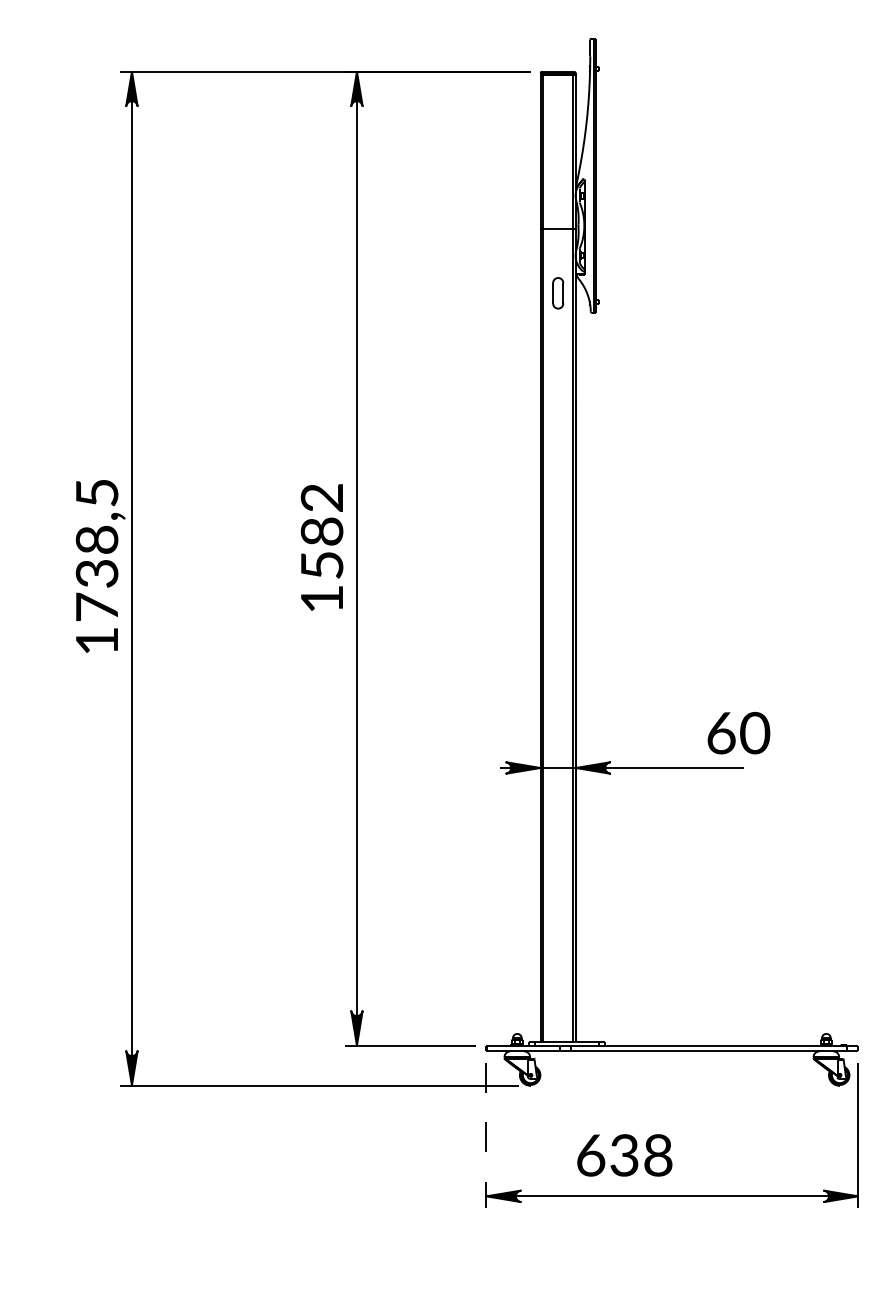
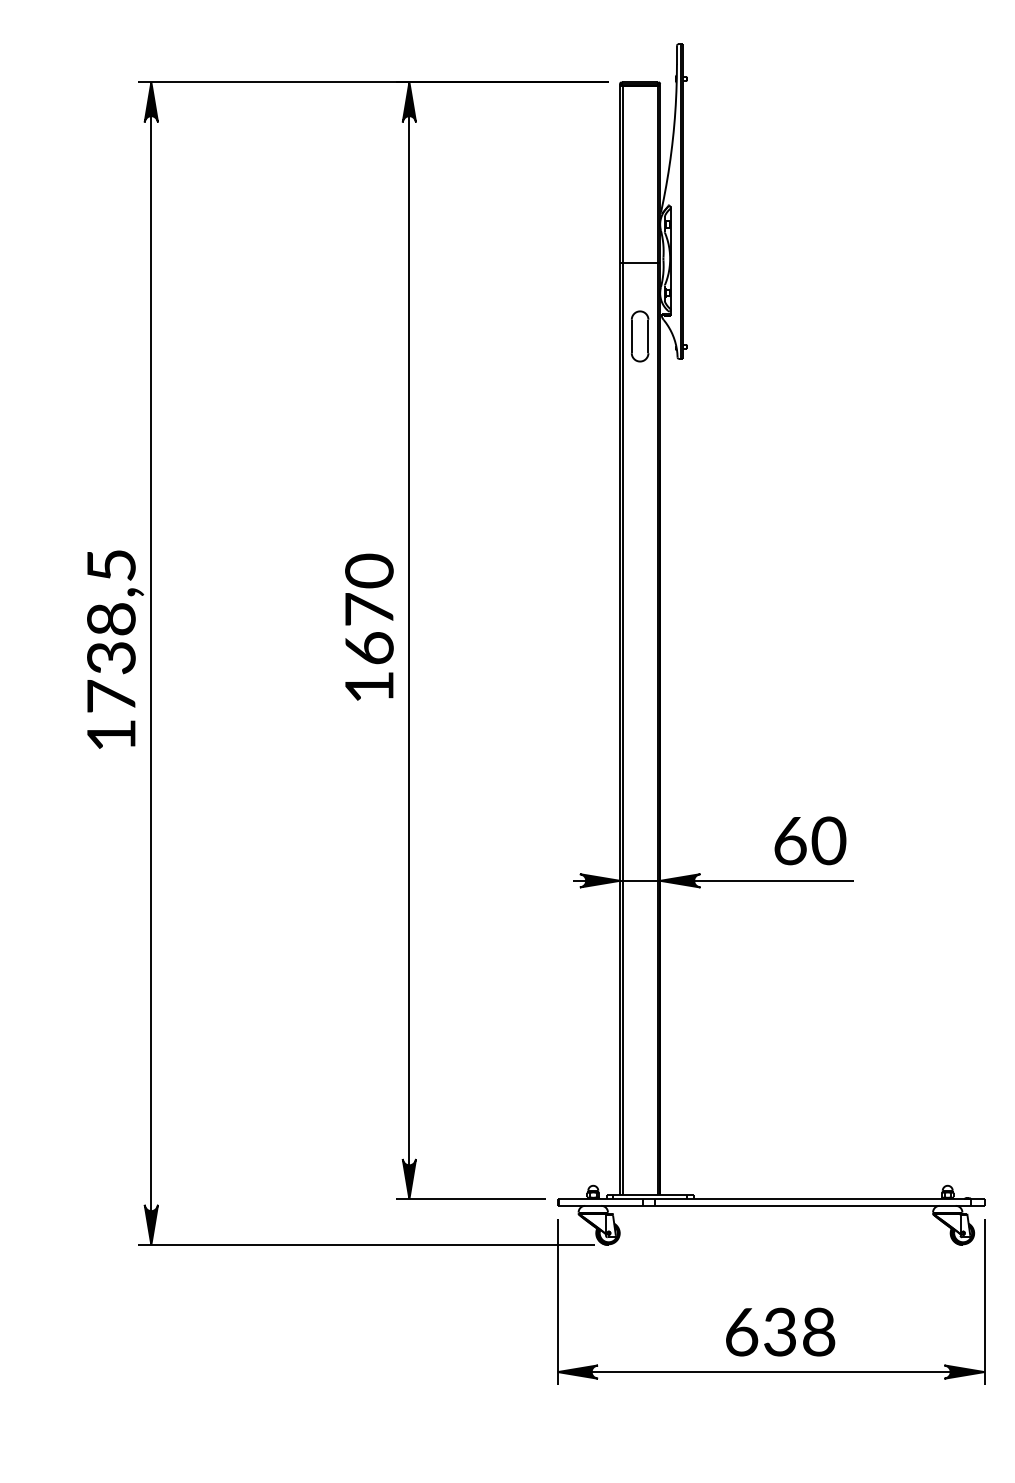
part: (558, 293) -> (640, 336), size x1.43
text: (322, 530) -> (369, 608), 1582 -> 1670
text: (738, 732) -> (810, 840), moved
line: (486, 1135) -> (557, 1302), dashed -> solid
text: (624, 1154) -> (780, 1331), moved

